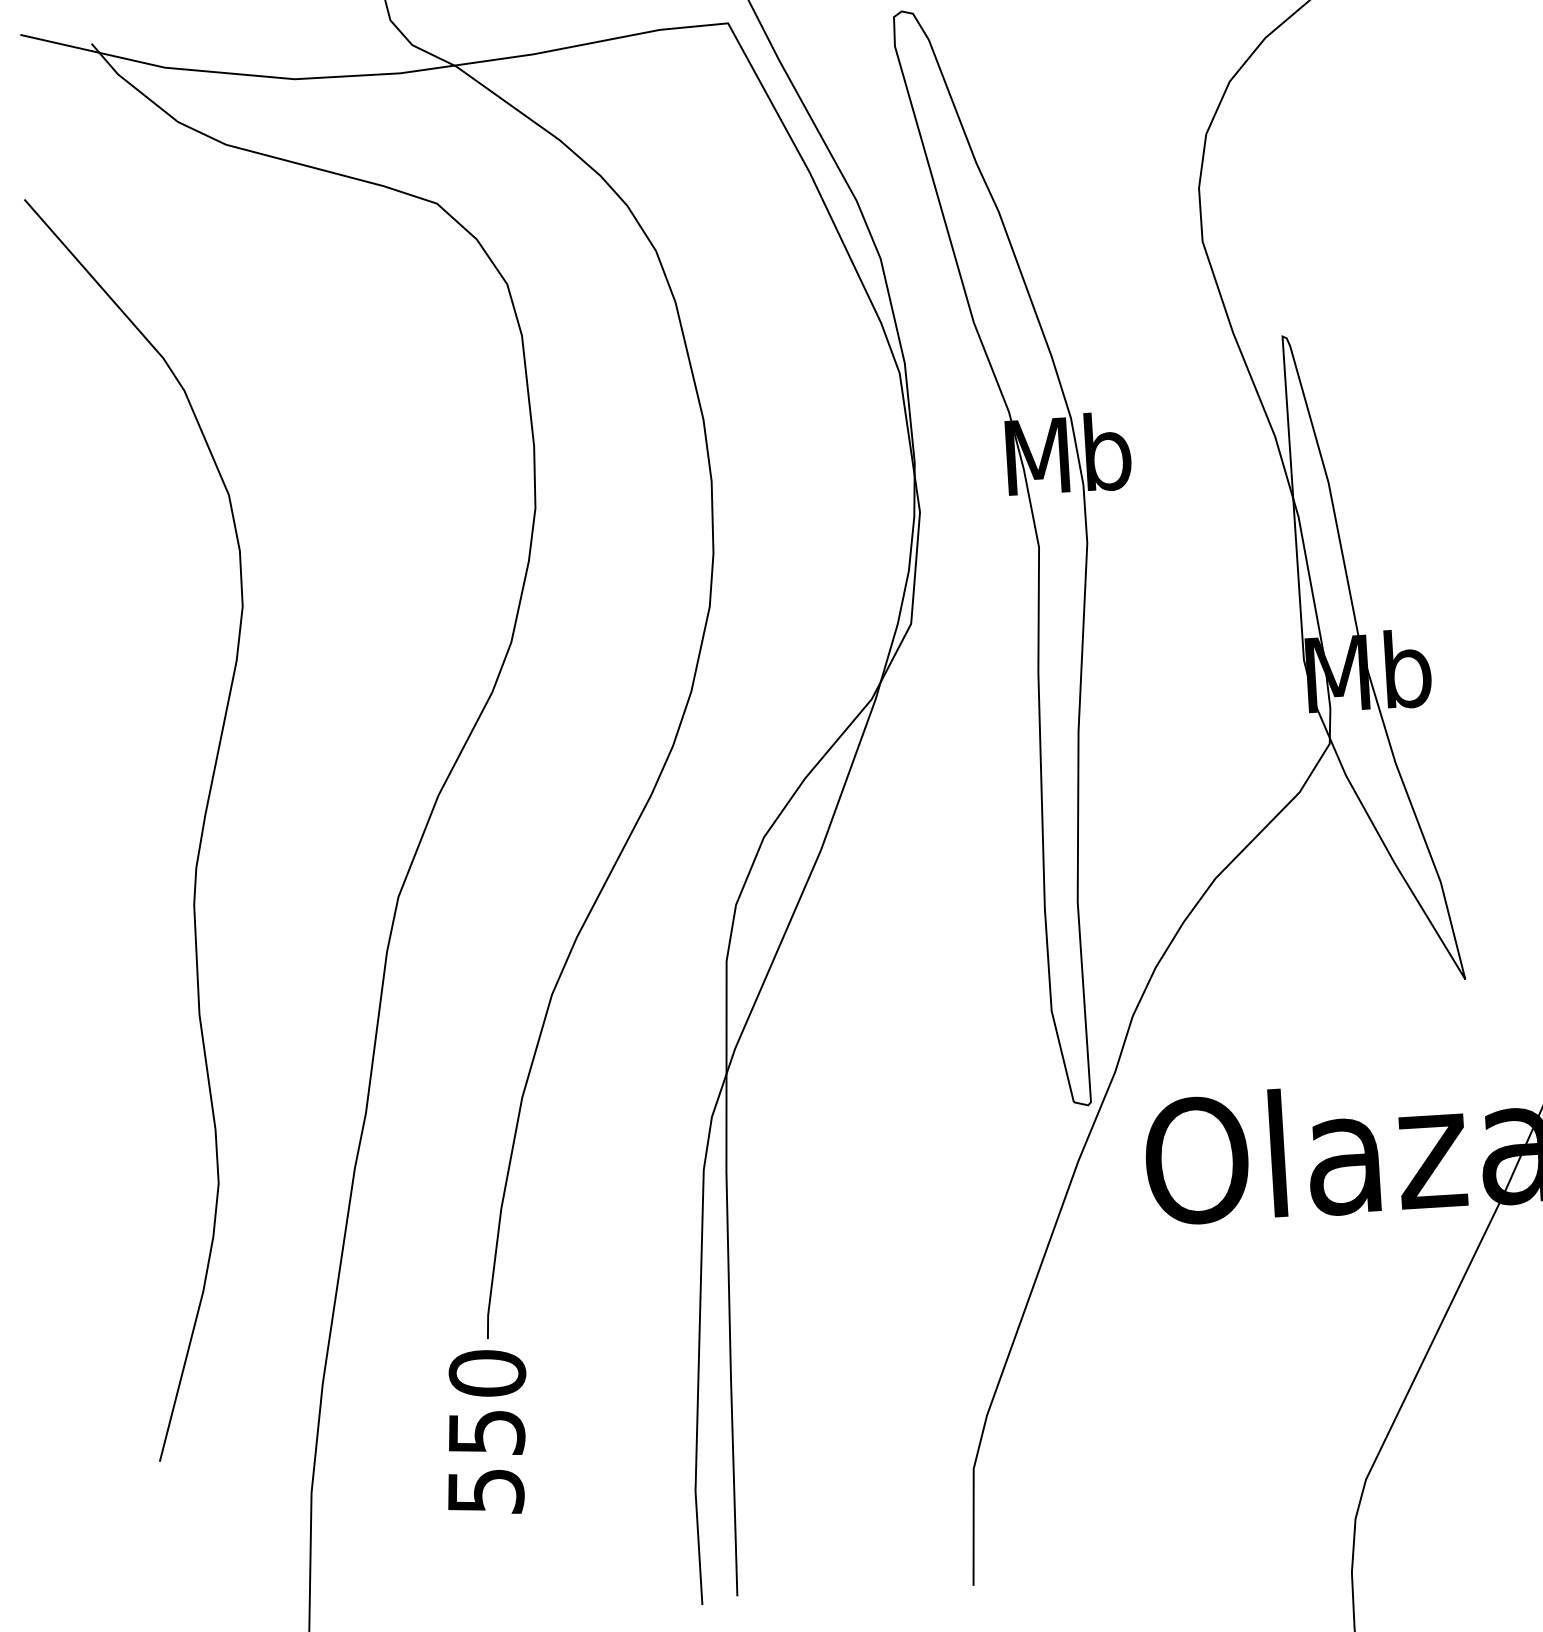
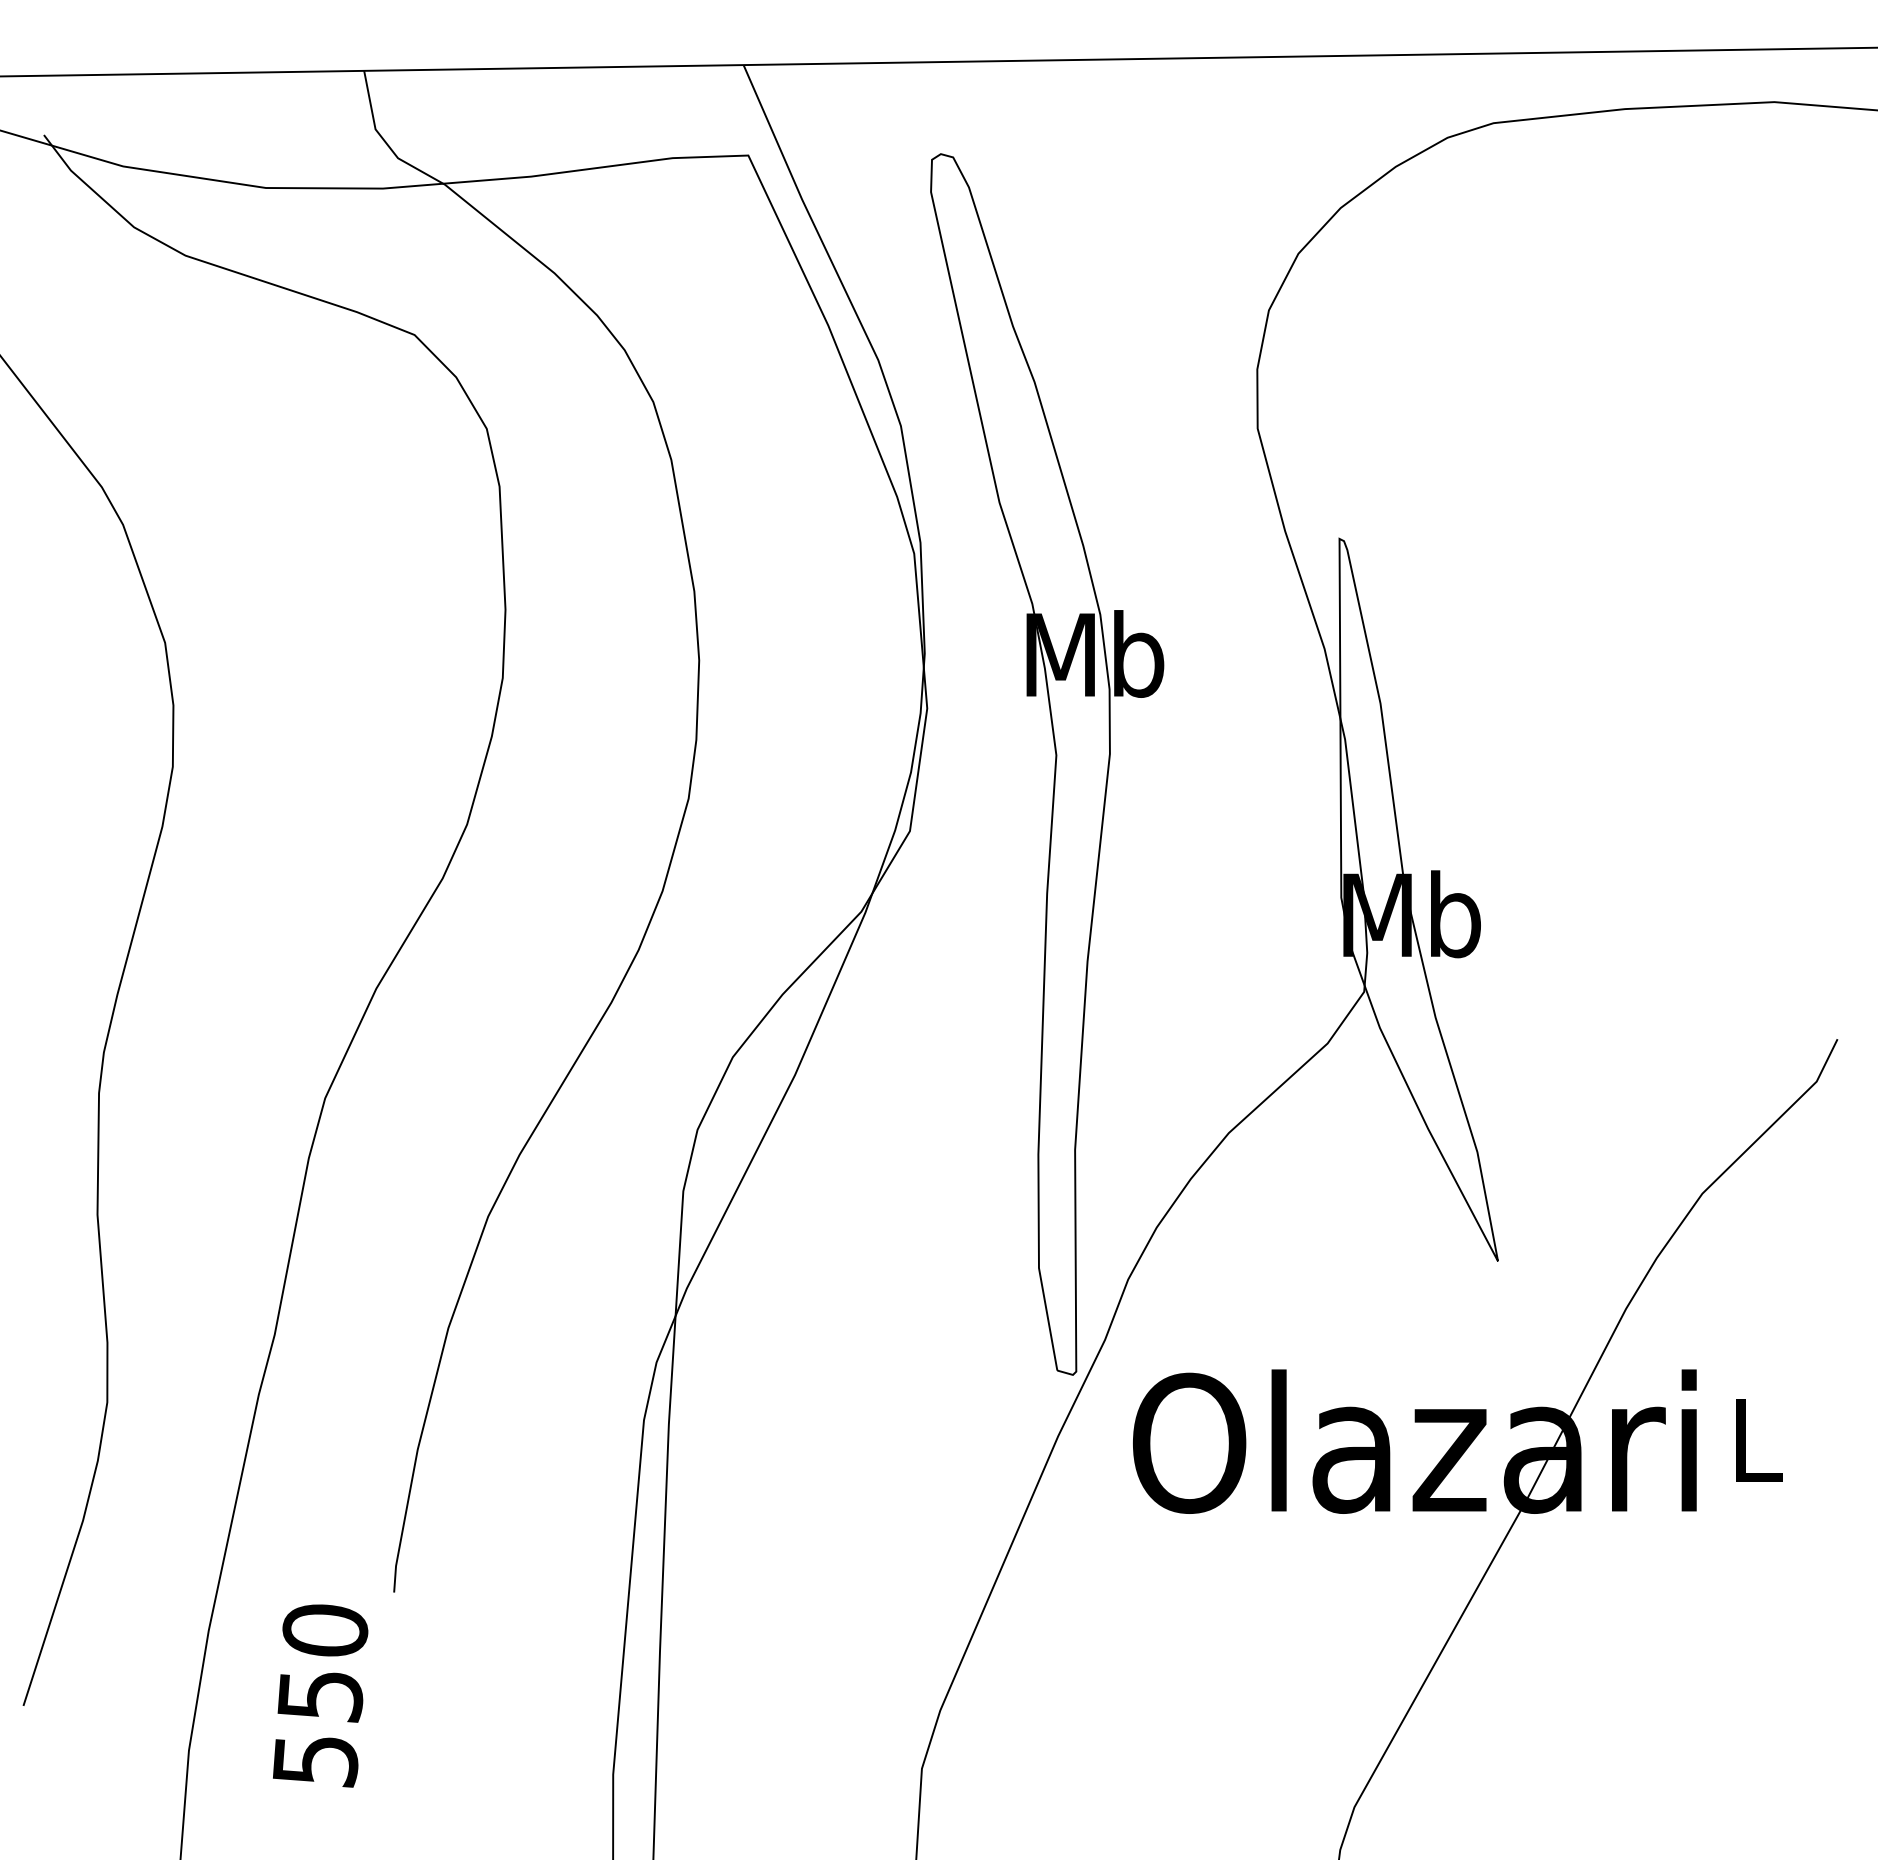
text: (486, 1432) -> (320, 1695), moved

